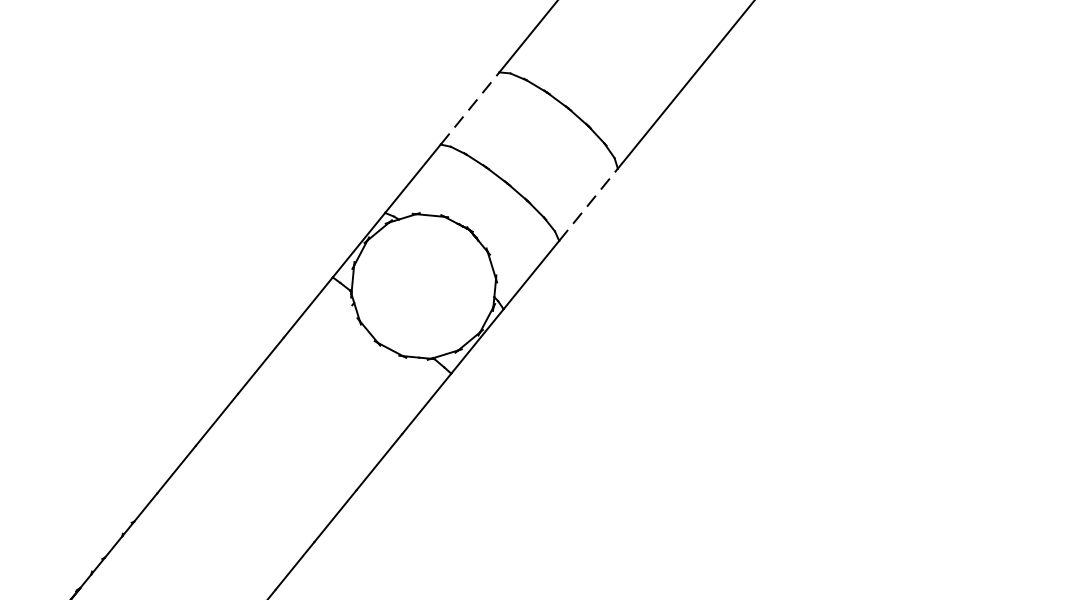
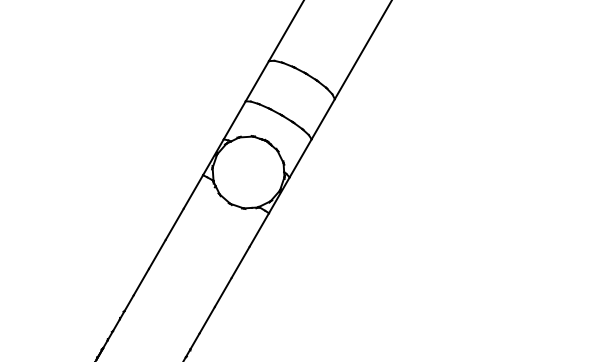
line: (470, 107) -> (257, 80), dashed -> solid
line: (589, 203) -> (323, 118), dashed -> solid

